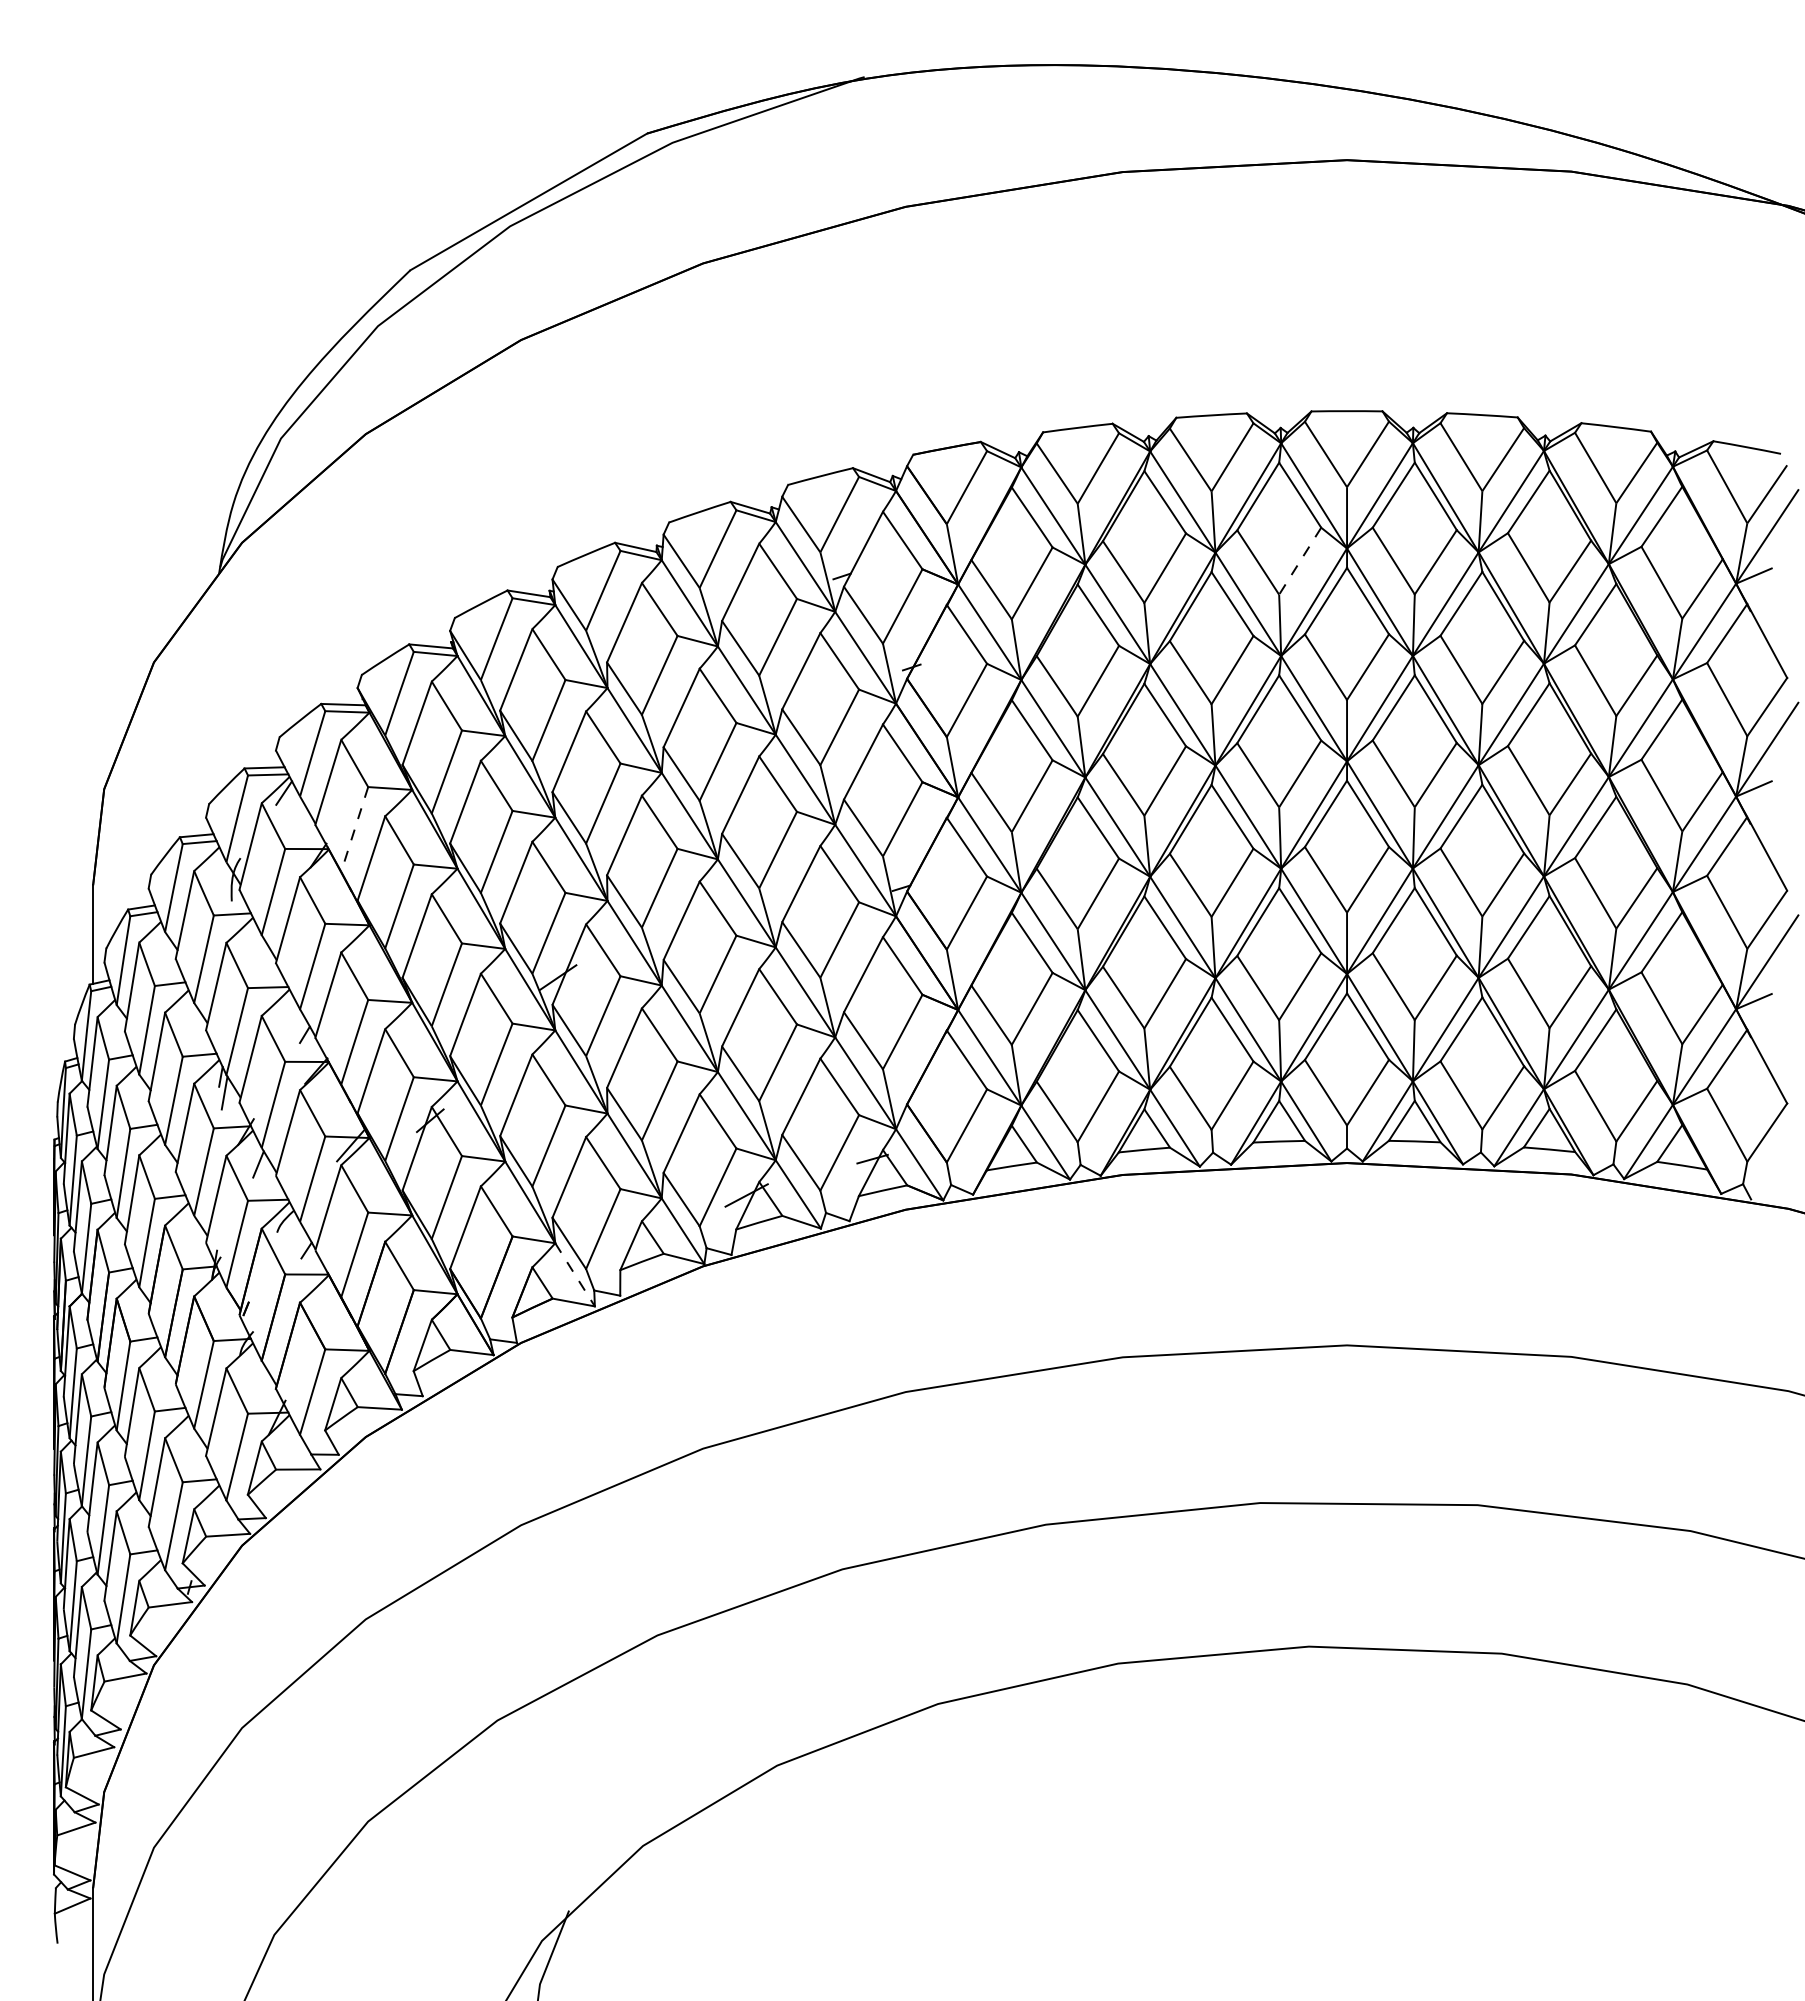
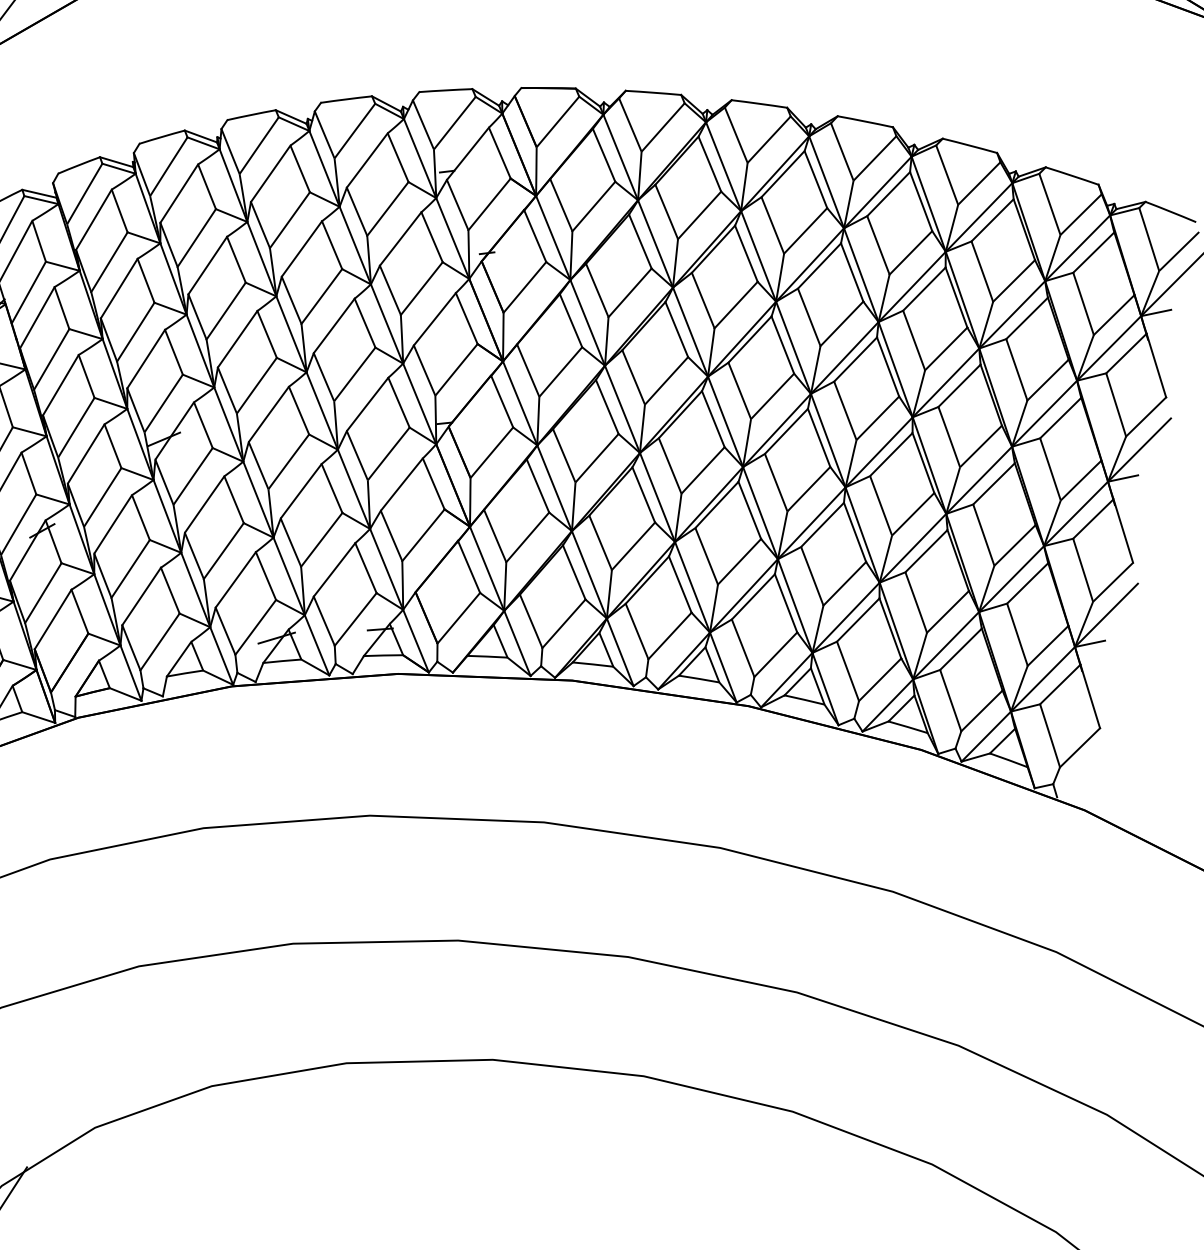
line: (1300, 561) -> (805, 231), dashed -> solid
line: (354, 829) -> (28, 292), dashed -> solid
line: (575, 1275) -> (131, 673), dashed -> solid

